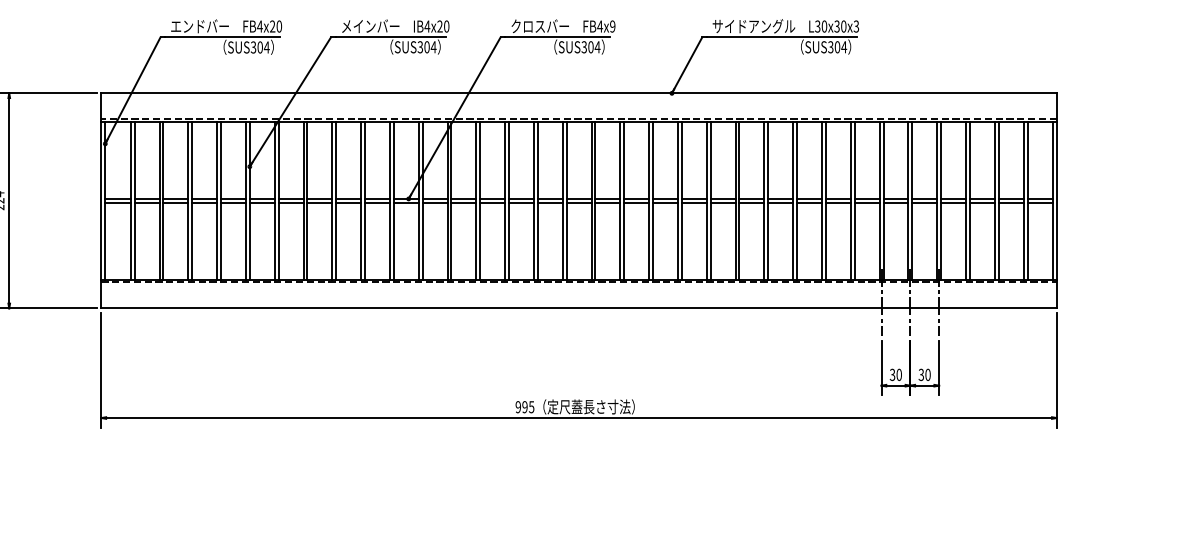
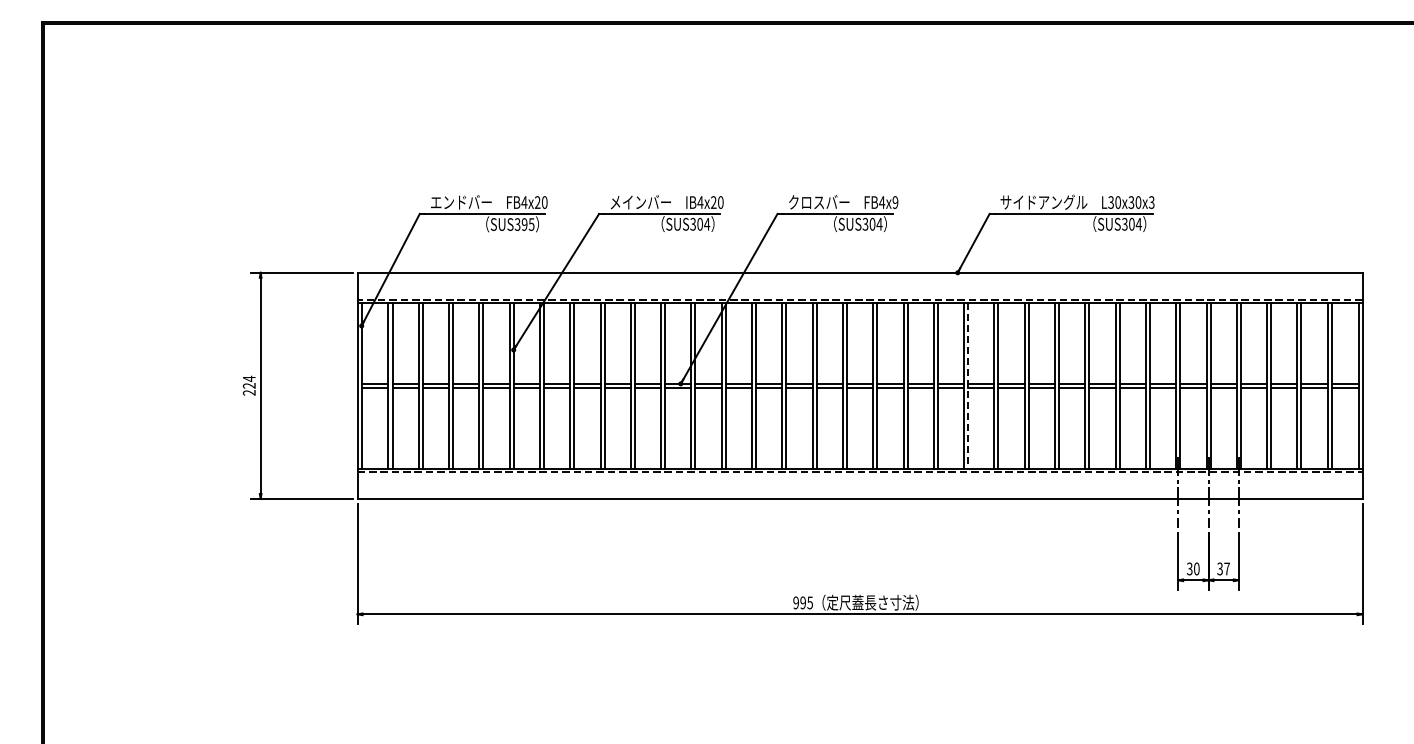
text: (262, 47) -> (527, 224), SUS304 -> SUS395
line: (682, 200) -> (968, 385), solid -> dashed
text: (927, 374) -> (1226, 568), 30 -> 37

